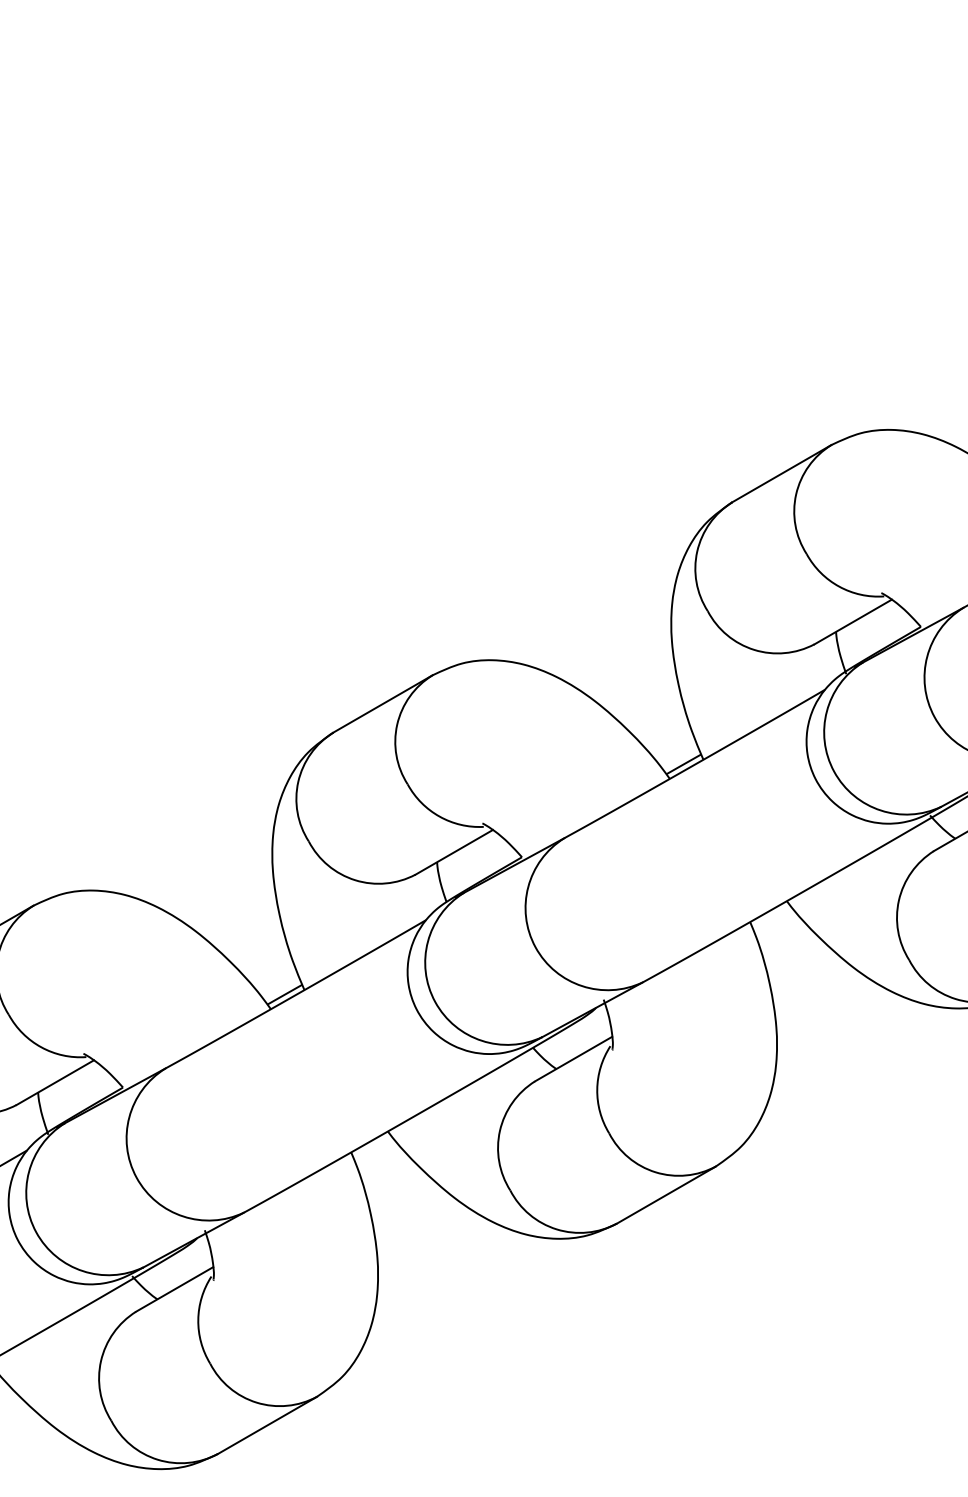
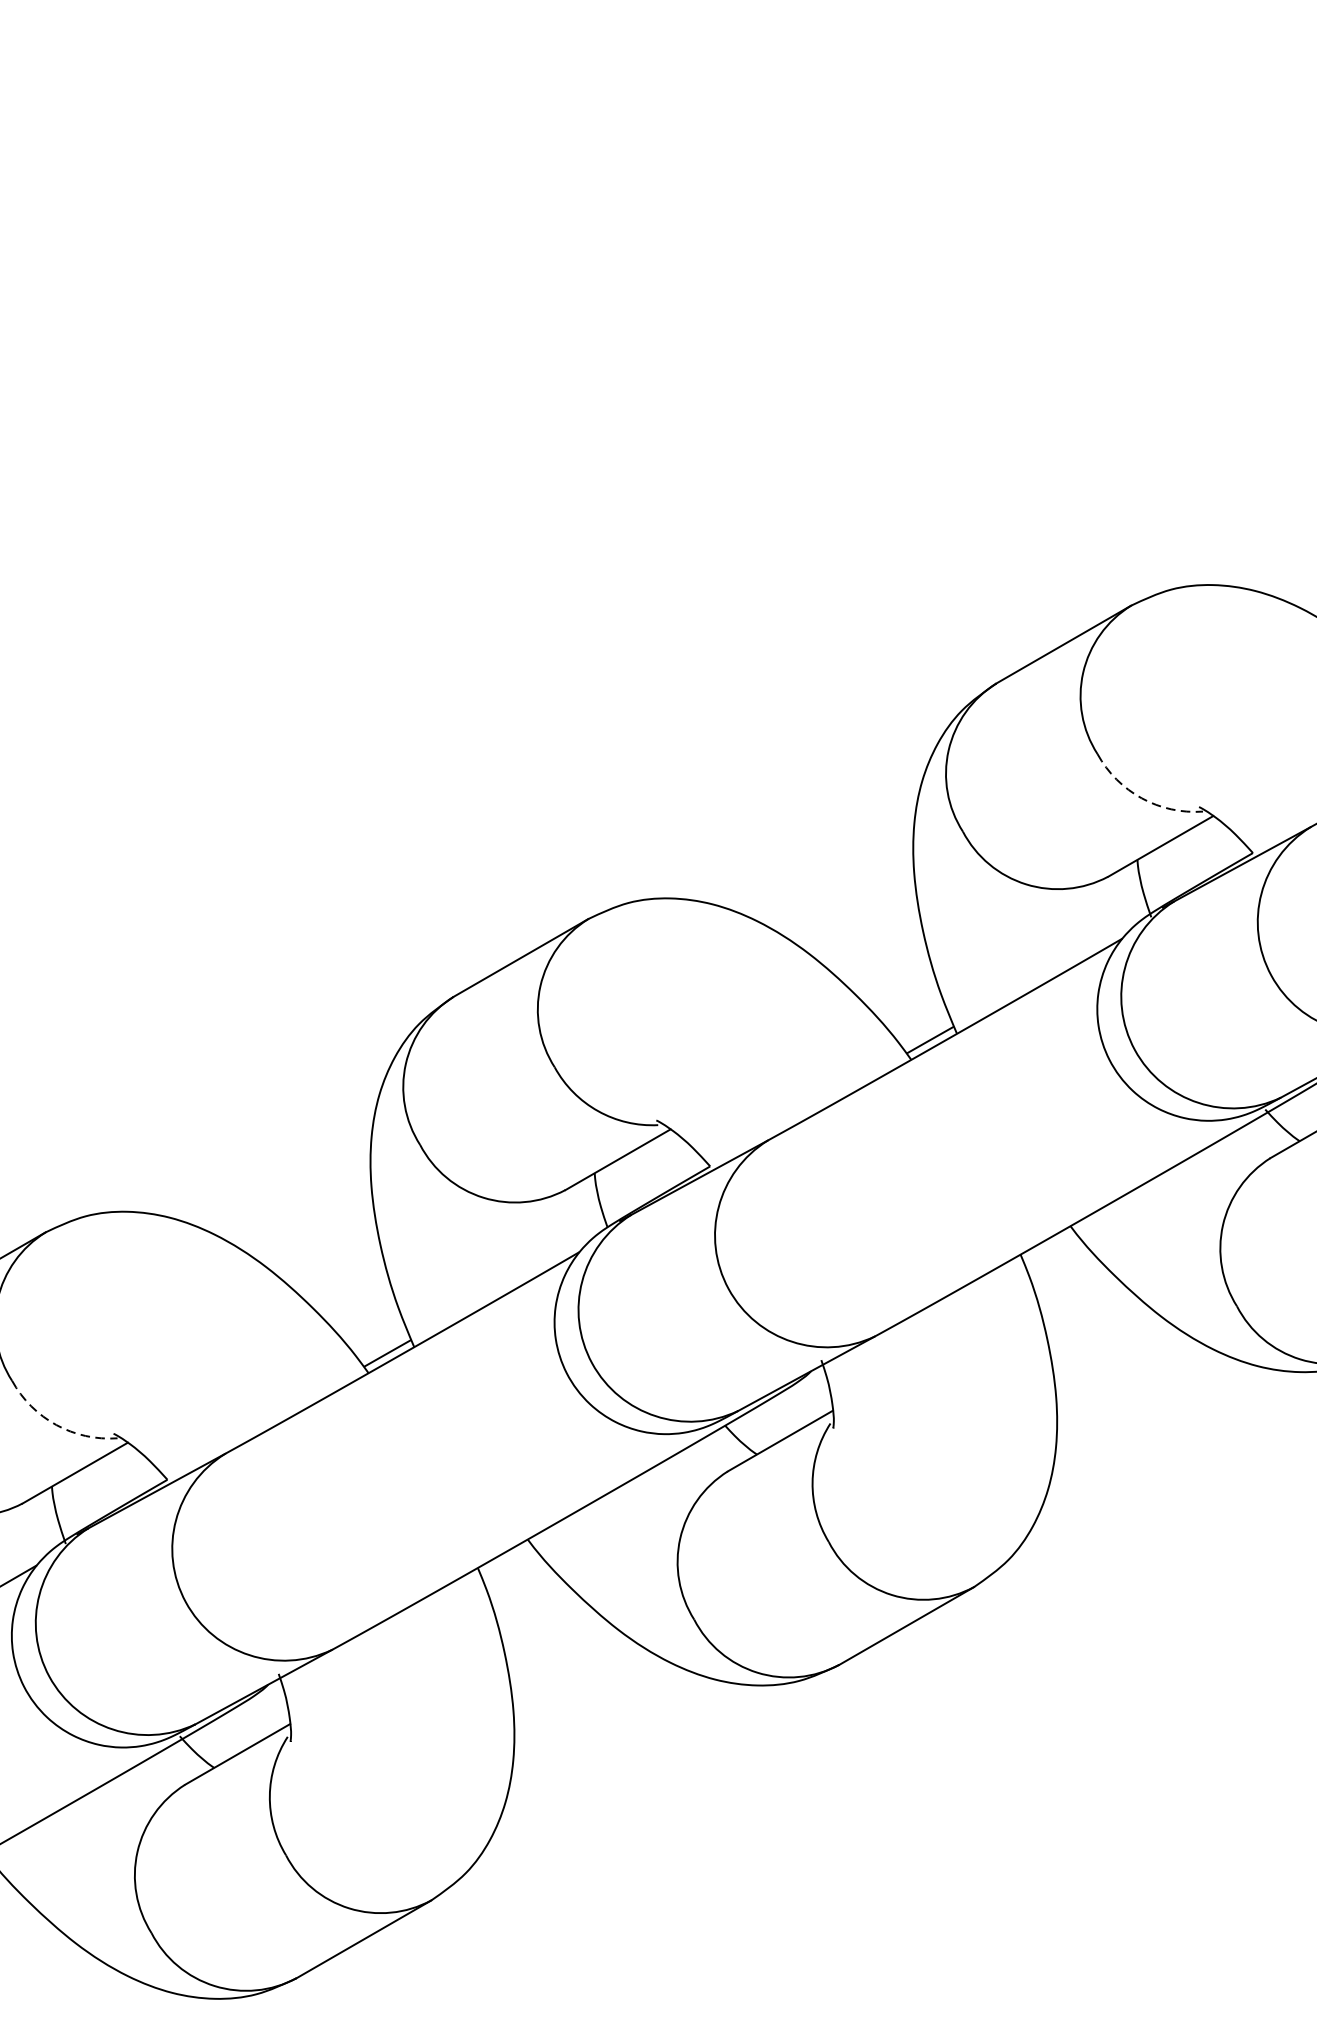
arc: (839, 586) -> (1142, 798), solid -> dashed
arc: (41, 1047) -> (56, 1425), solid -> dashed

